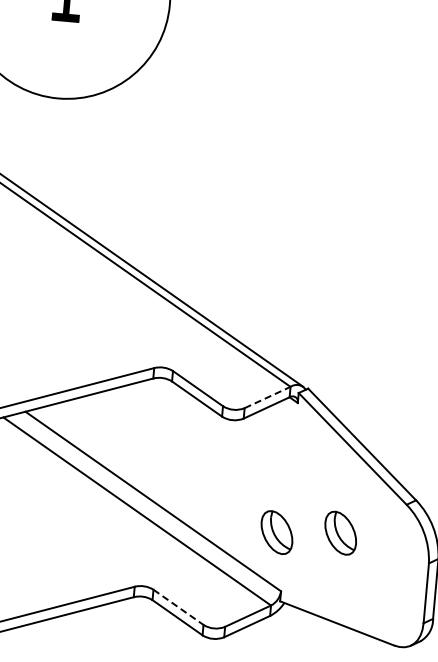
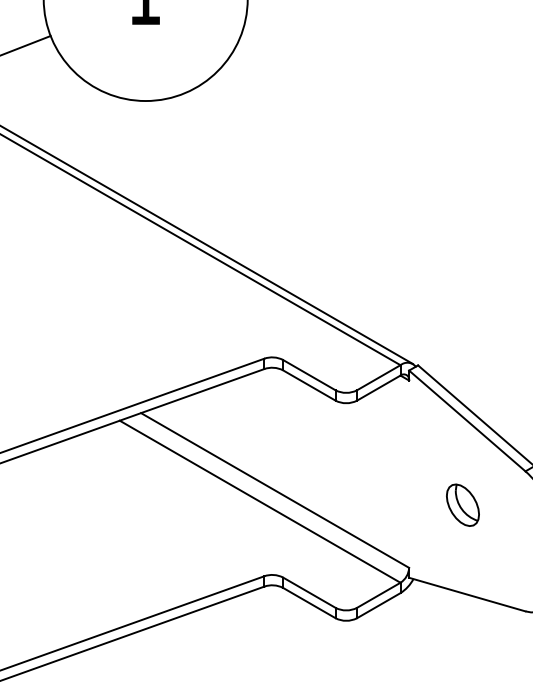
line: (268, 397) -> (379, 377), dashed -> solid
part: (276, 531) -> (399, 509), removed
line: (178, 607) -> (309, 592), dashed -> solid

